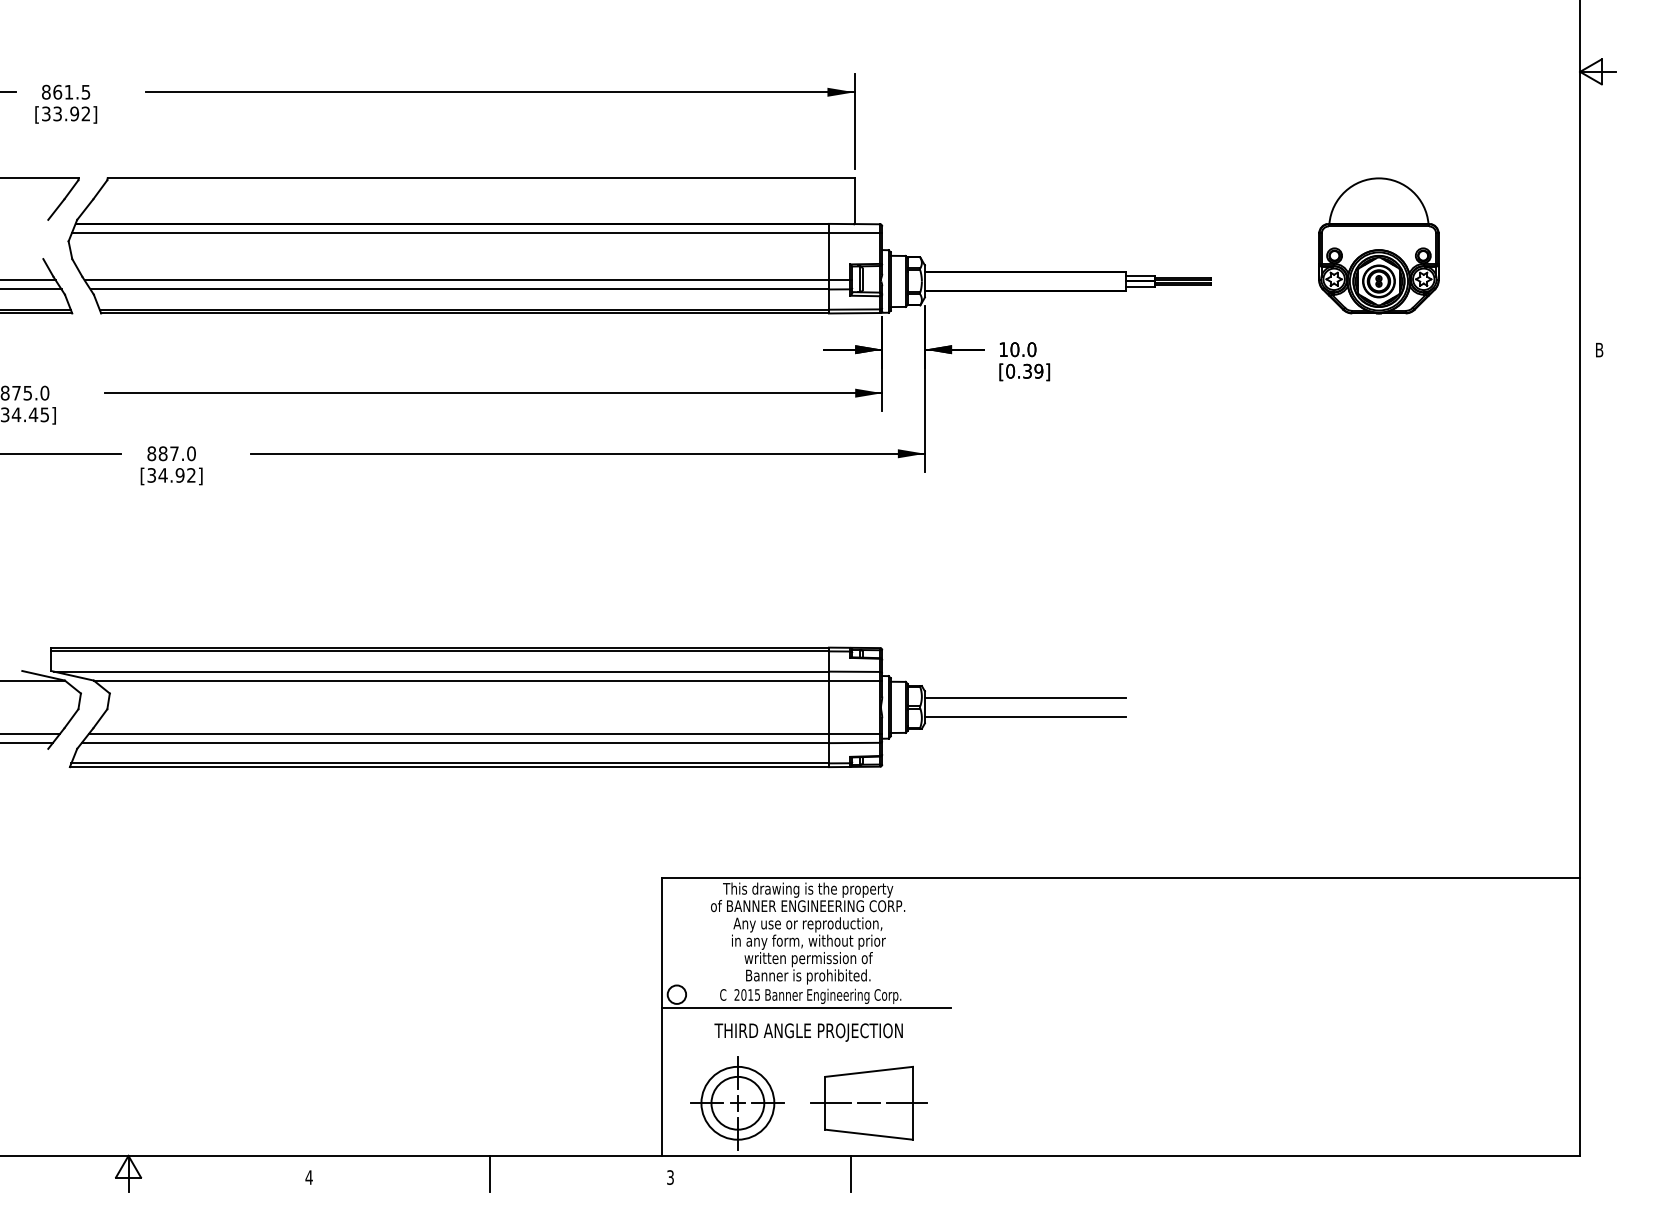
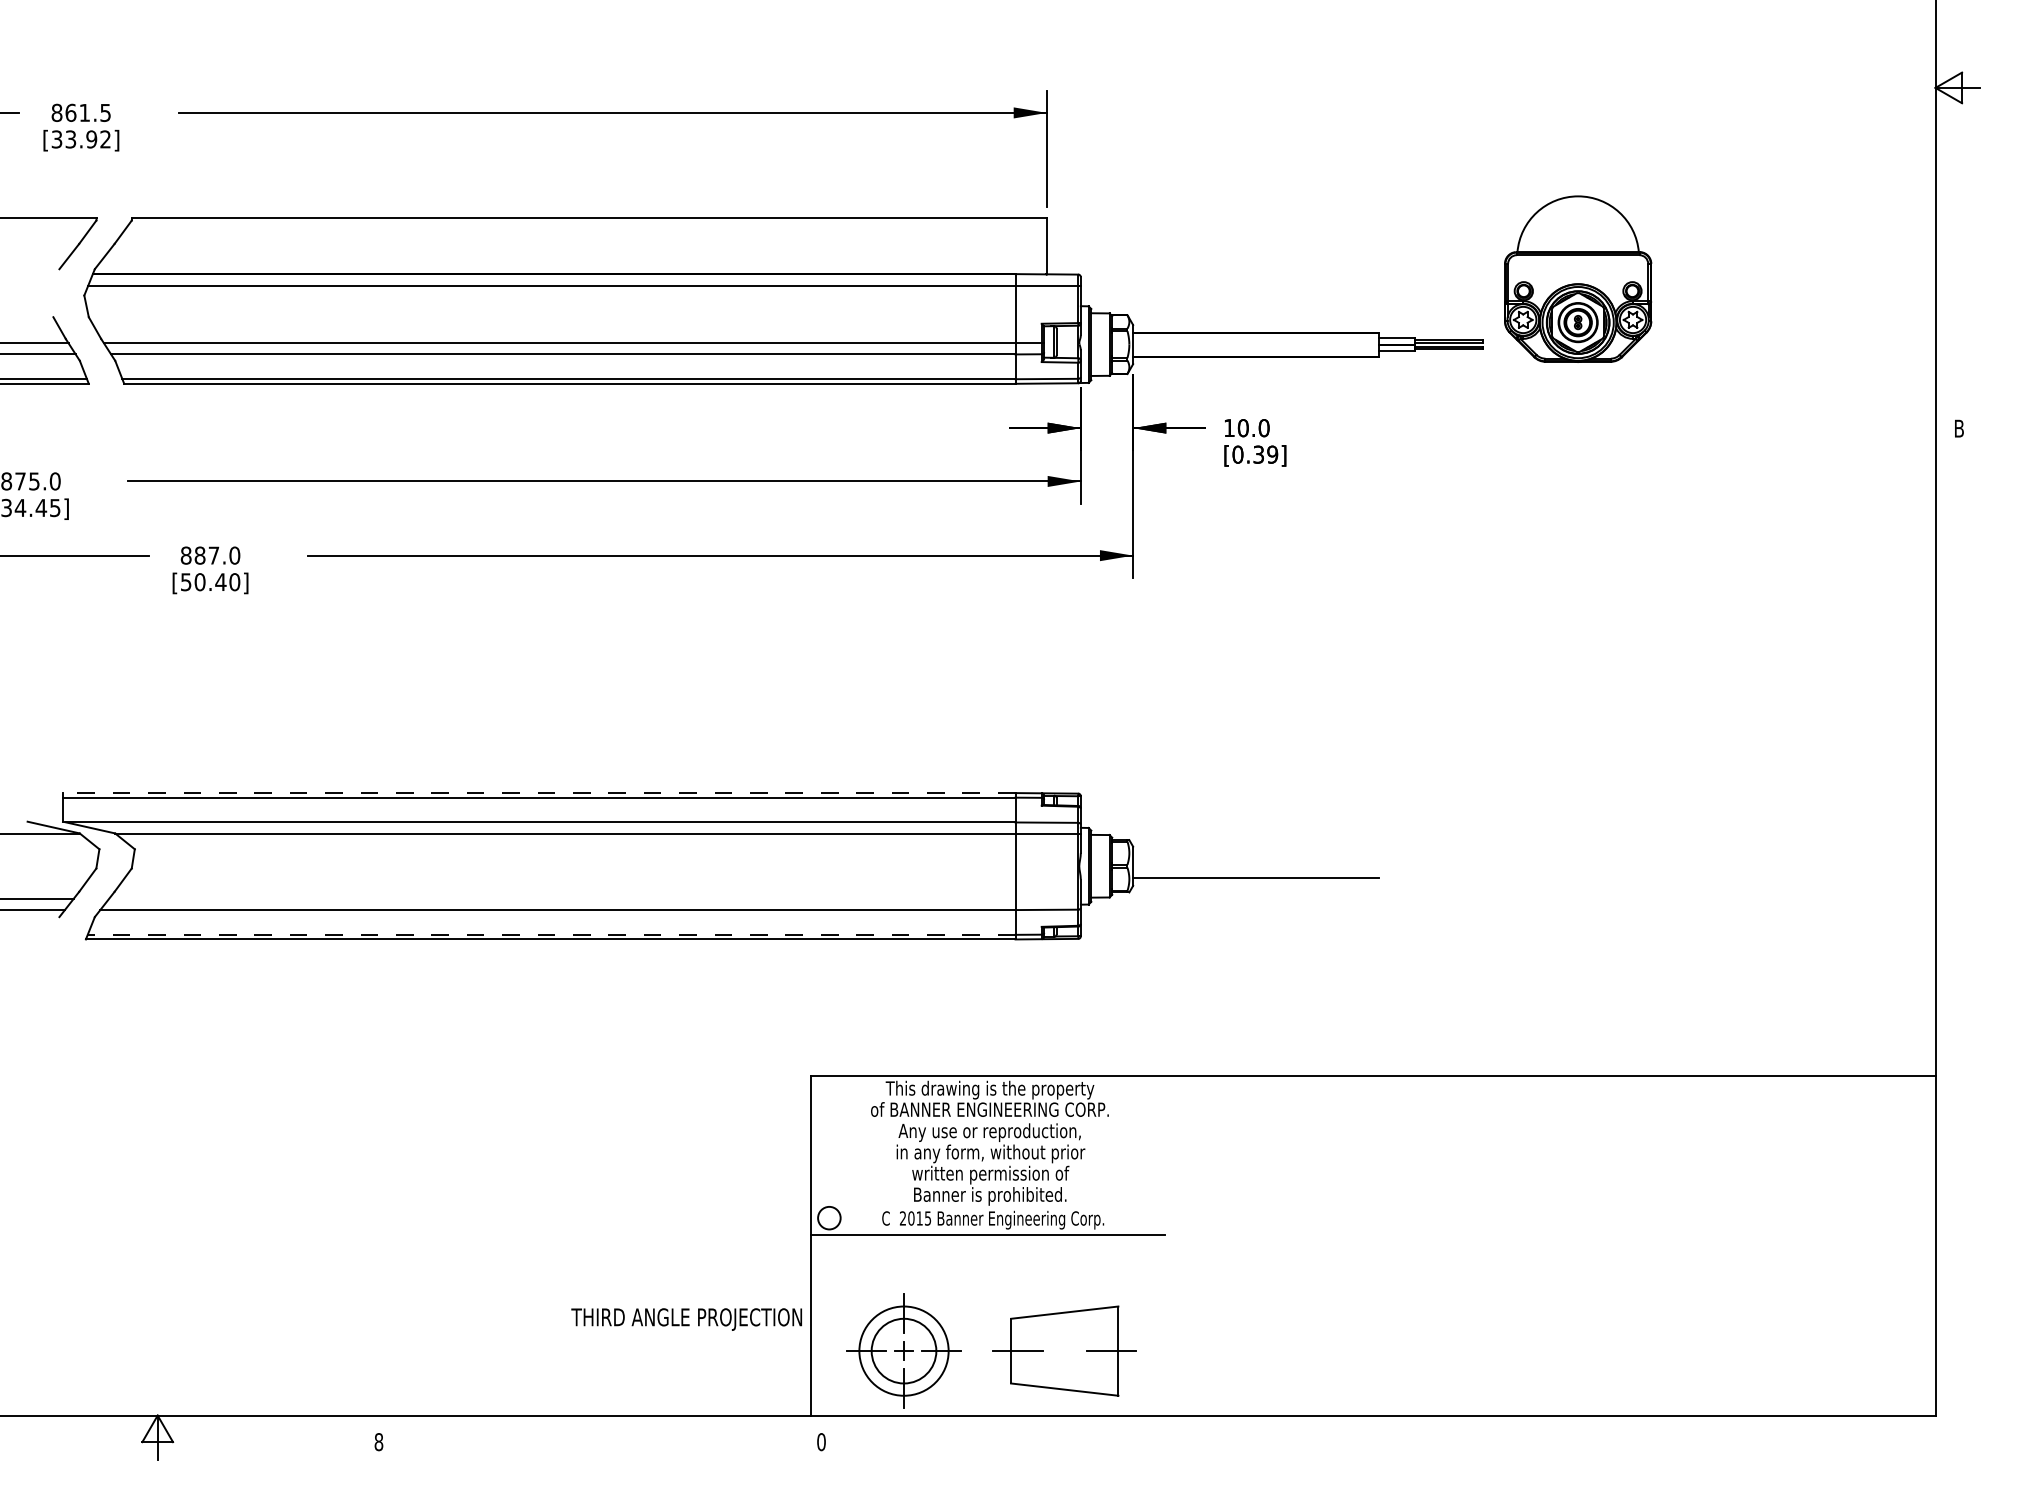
part: (1379, 245) -> (1578, 278), moved
text: (171, 475) -> (210, 582), [34.92] -> [50.40]
line: (439, 647) -> (538, 793), solid -> dashed
line: (1024, 697) -> (1255, 854), removed
line: (485, 733) -> (594, 898), removed
line: (450, 763) -> (551, 934), solid -> dashed
text: (808, 1032) -> (686, 1319), moved
line: (868, 1103) -> (1064, 1351), removed
line: (490, 1173) -> (600, 1437), removed
line: (850, 1173) -> (1042, 1437), removed
text: (308, 1177) -> (378, 1442), 4 -> 8
text: (670, 1177) -> (821, 1442), 3 -> 0

